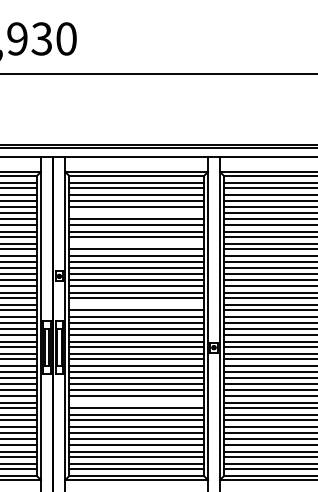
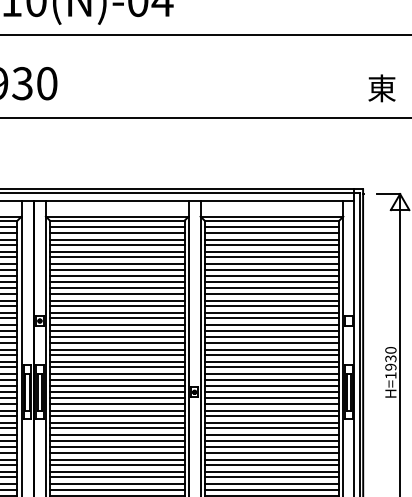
line: (136, 212) -> (117, 257), added
line: (136, 243) -> (117, 288), added
line: (136, 304) -> (117, 349), added
line: (136, 402) -> (117, 447), added

